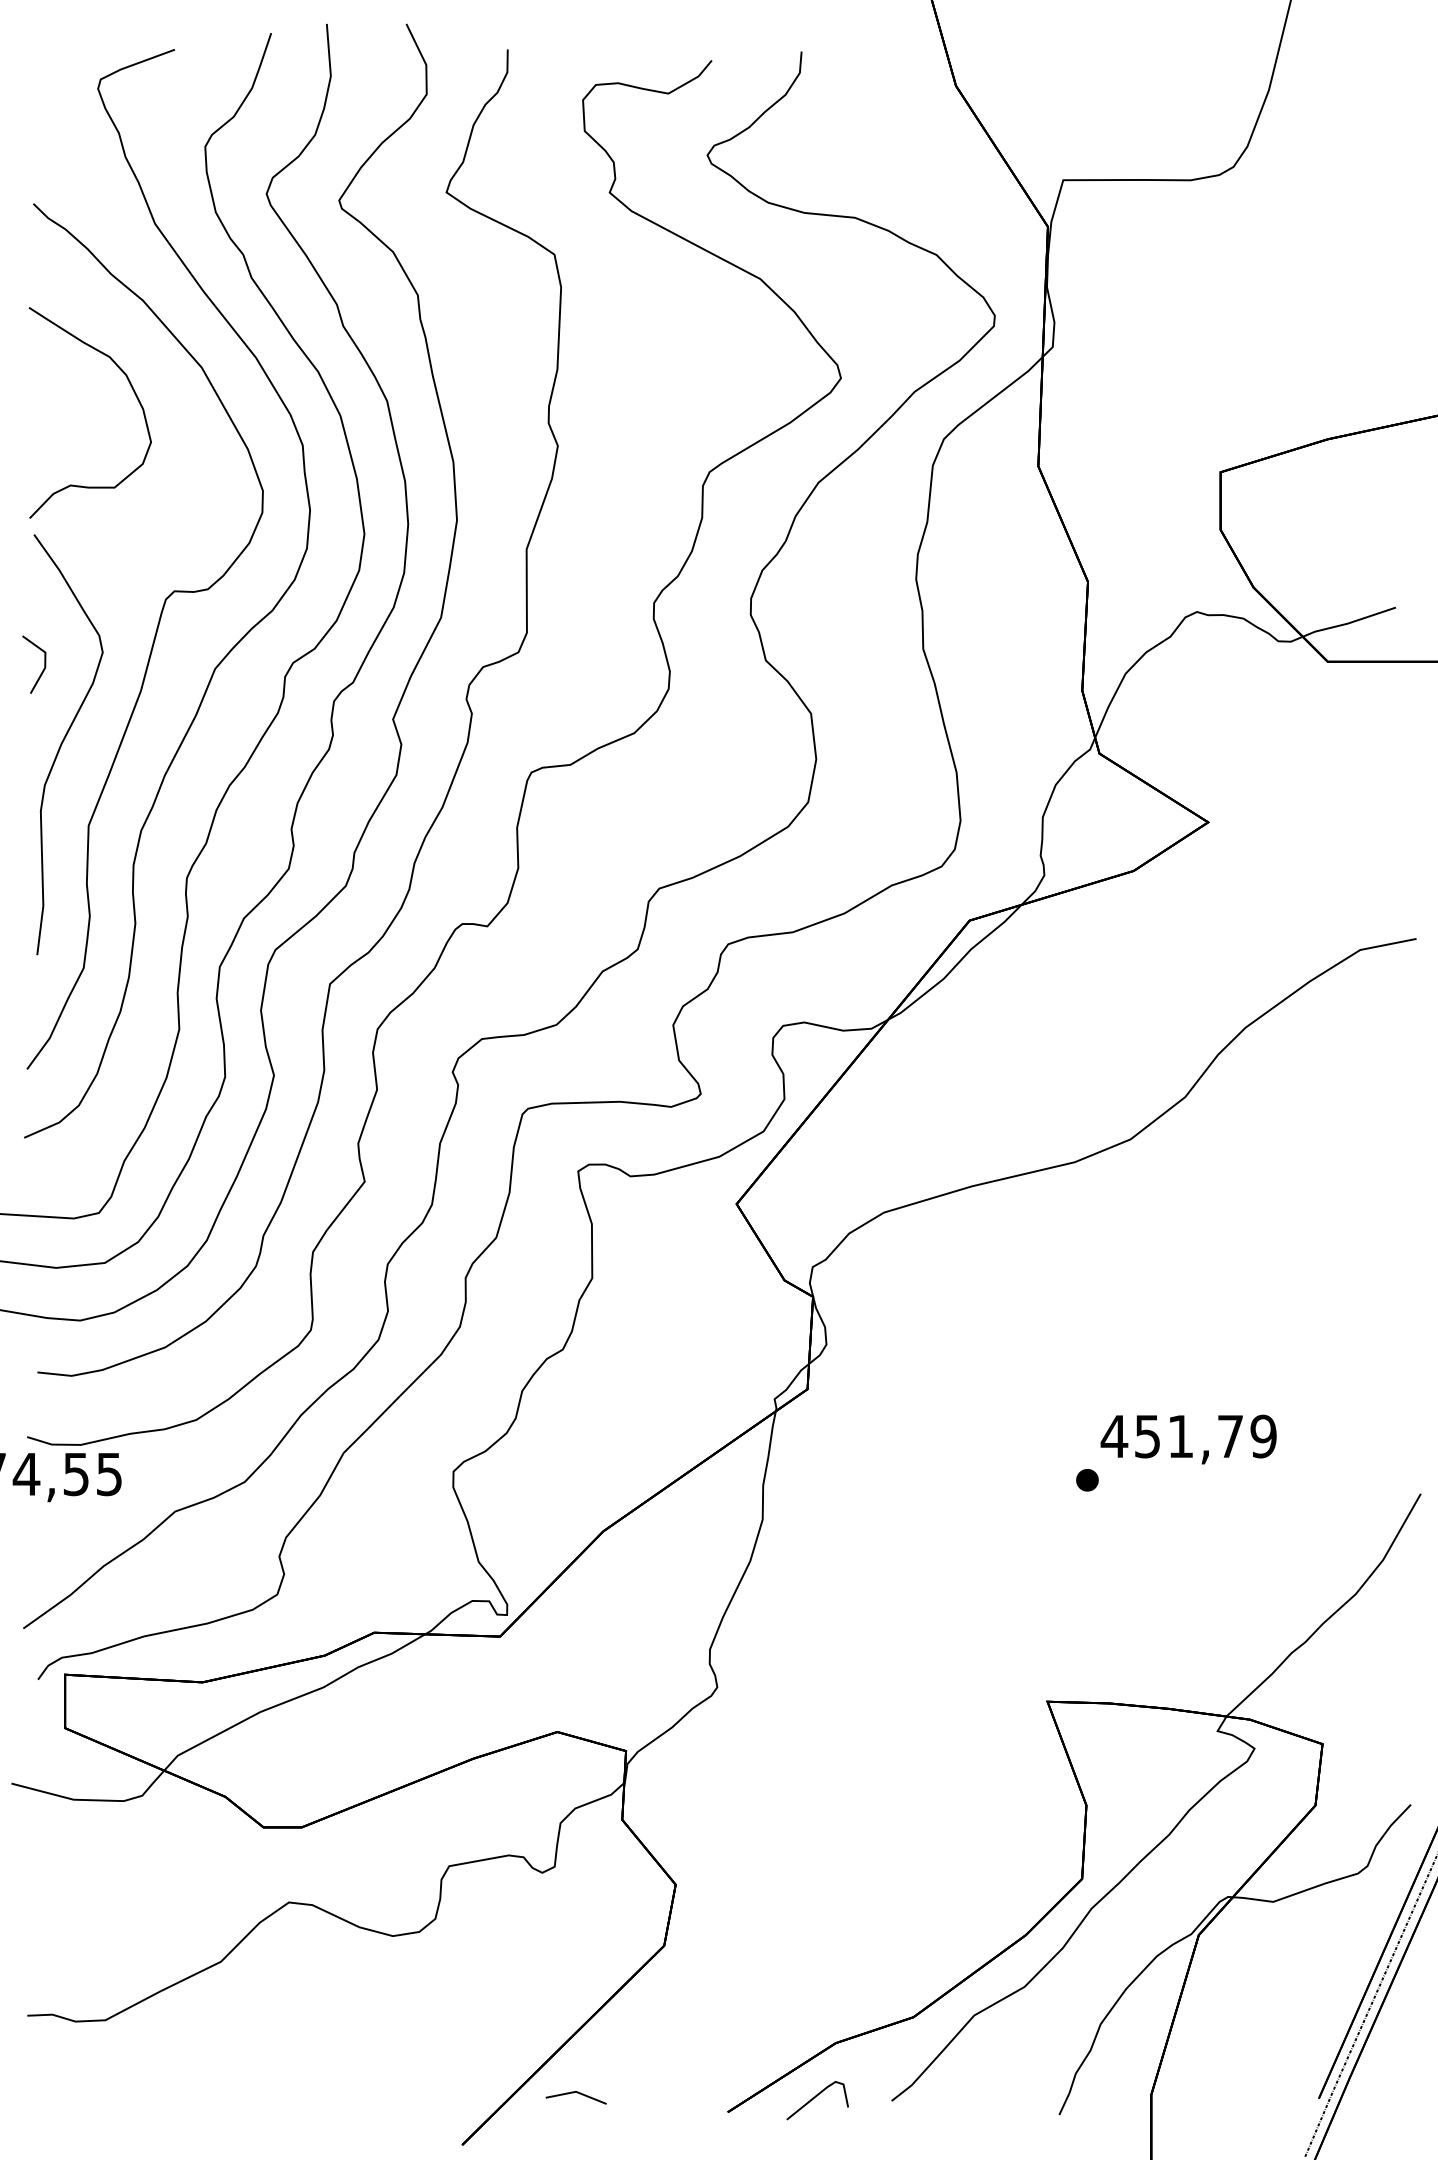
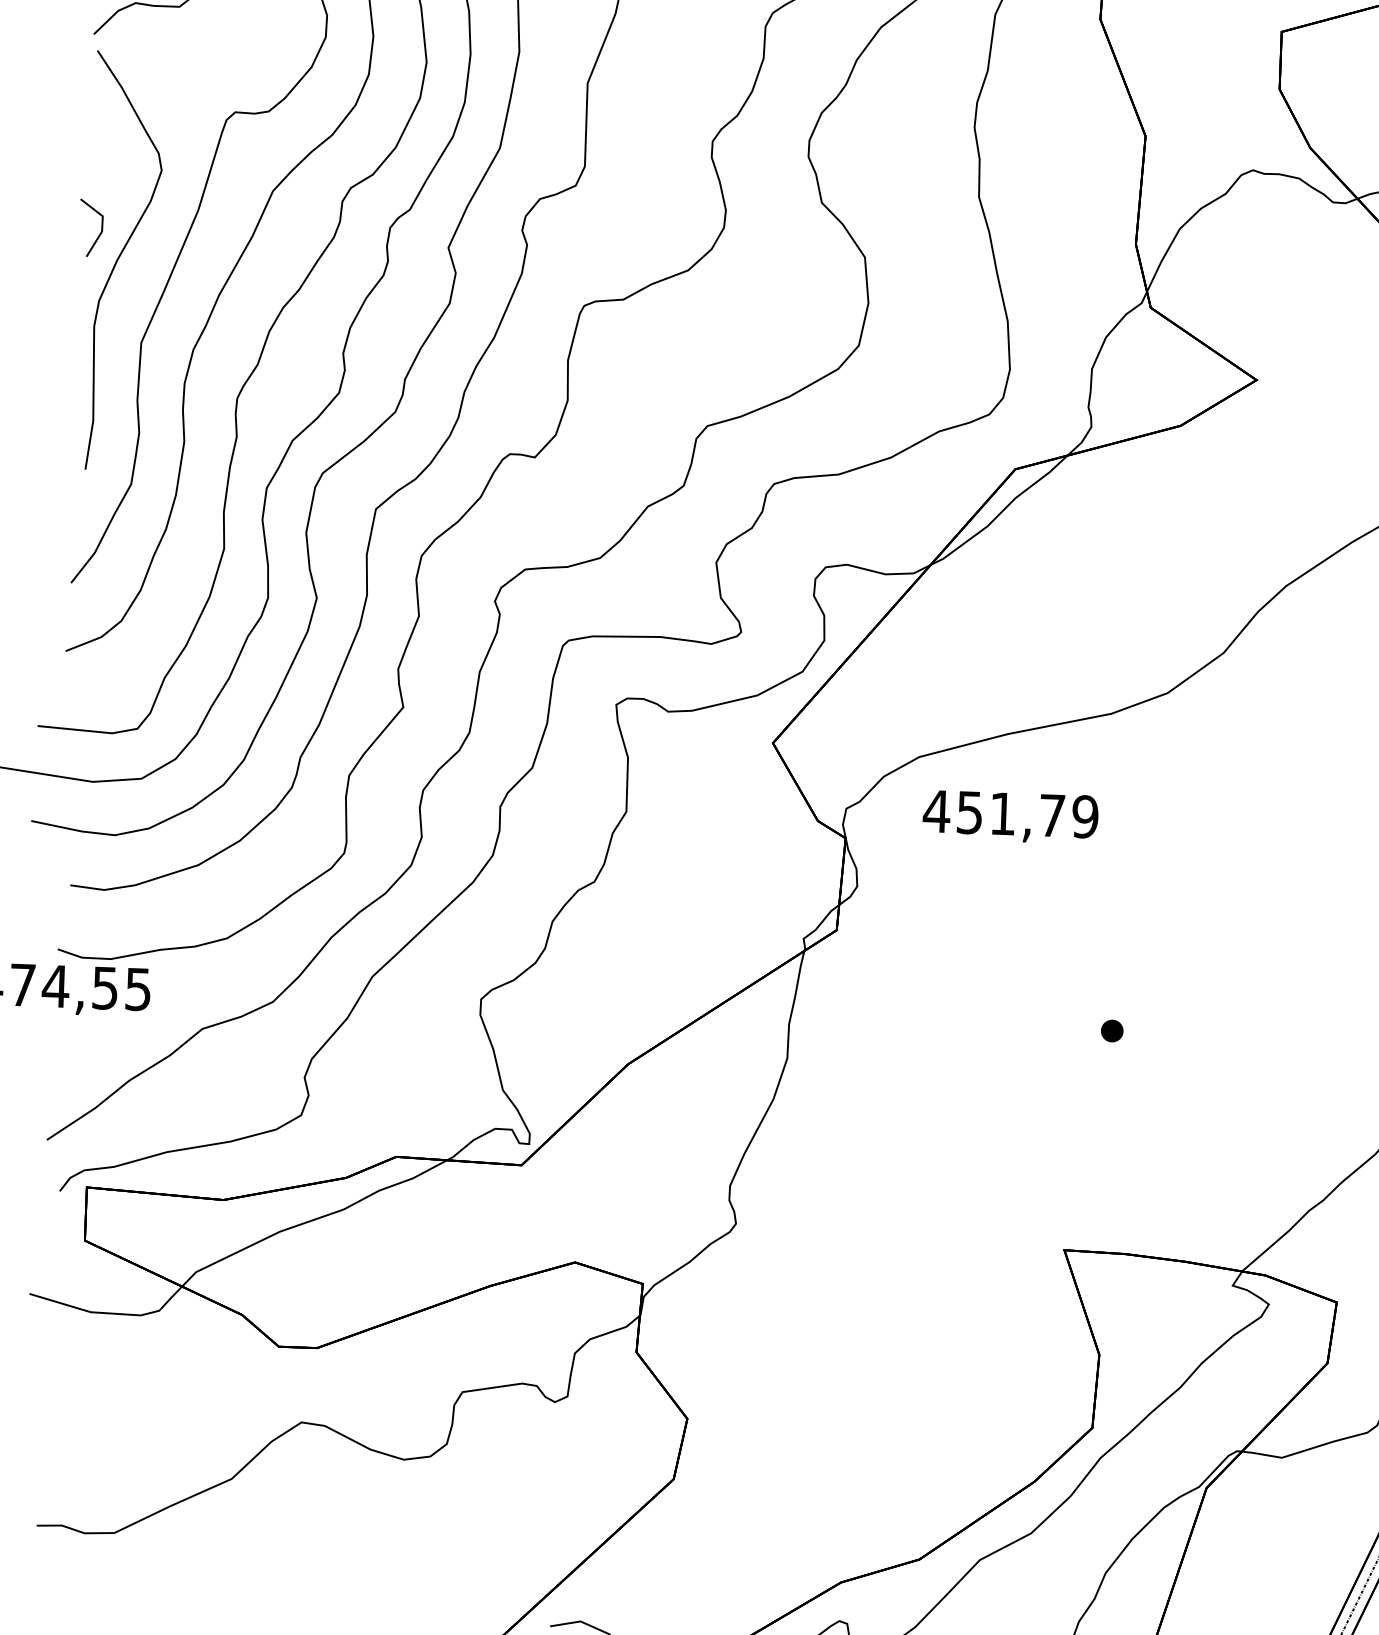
part: (43, 668) -> (100, 232), moved
text: (1188, 1439) -> (1010, 817), moved

